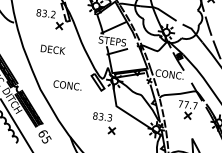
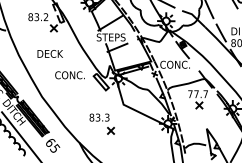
text: (67, 85) -> (69, 75), moved
part: (103, 122) -> (101, 123), moved

